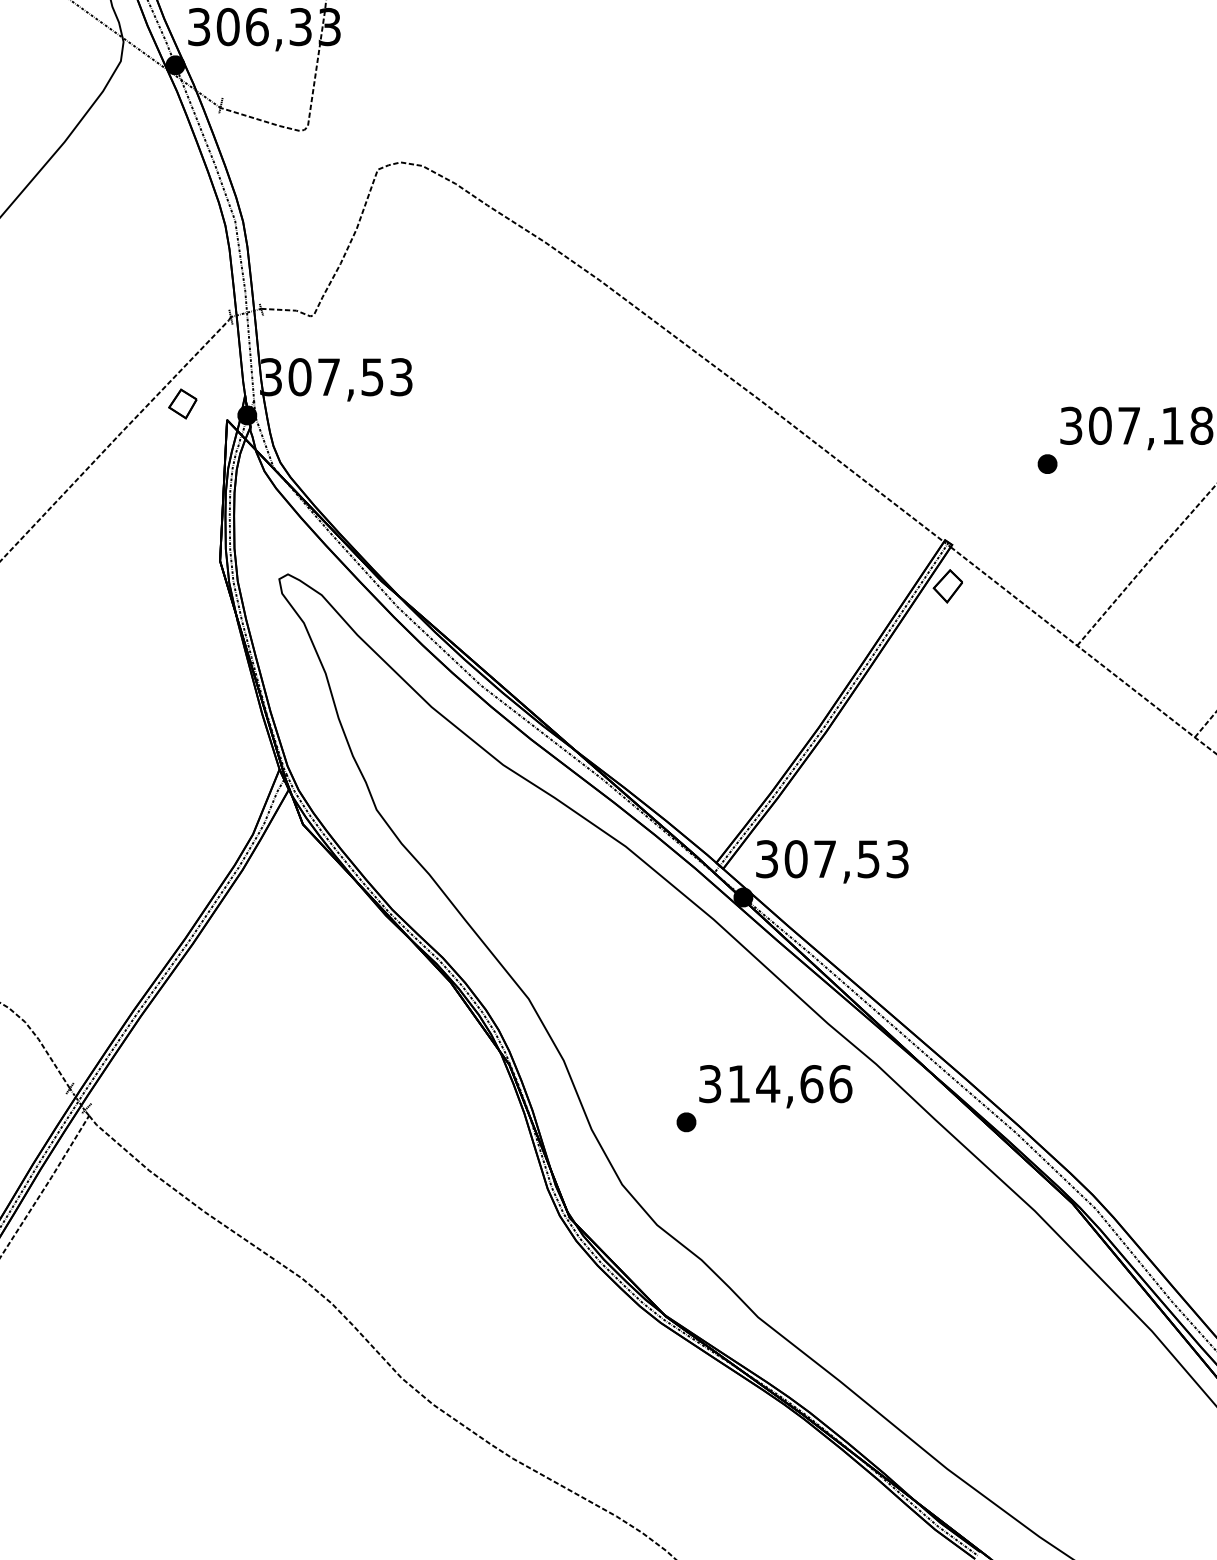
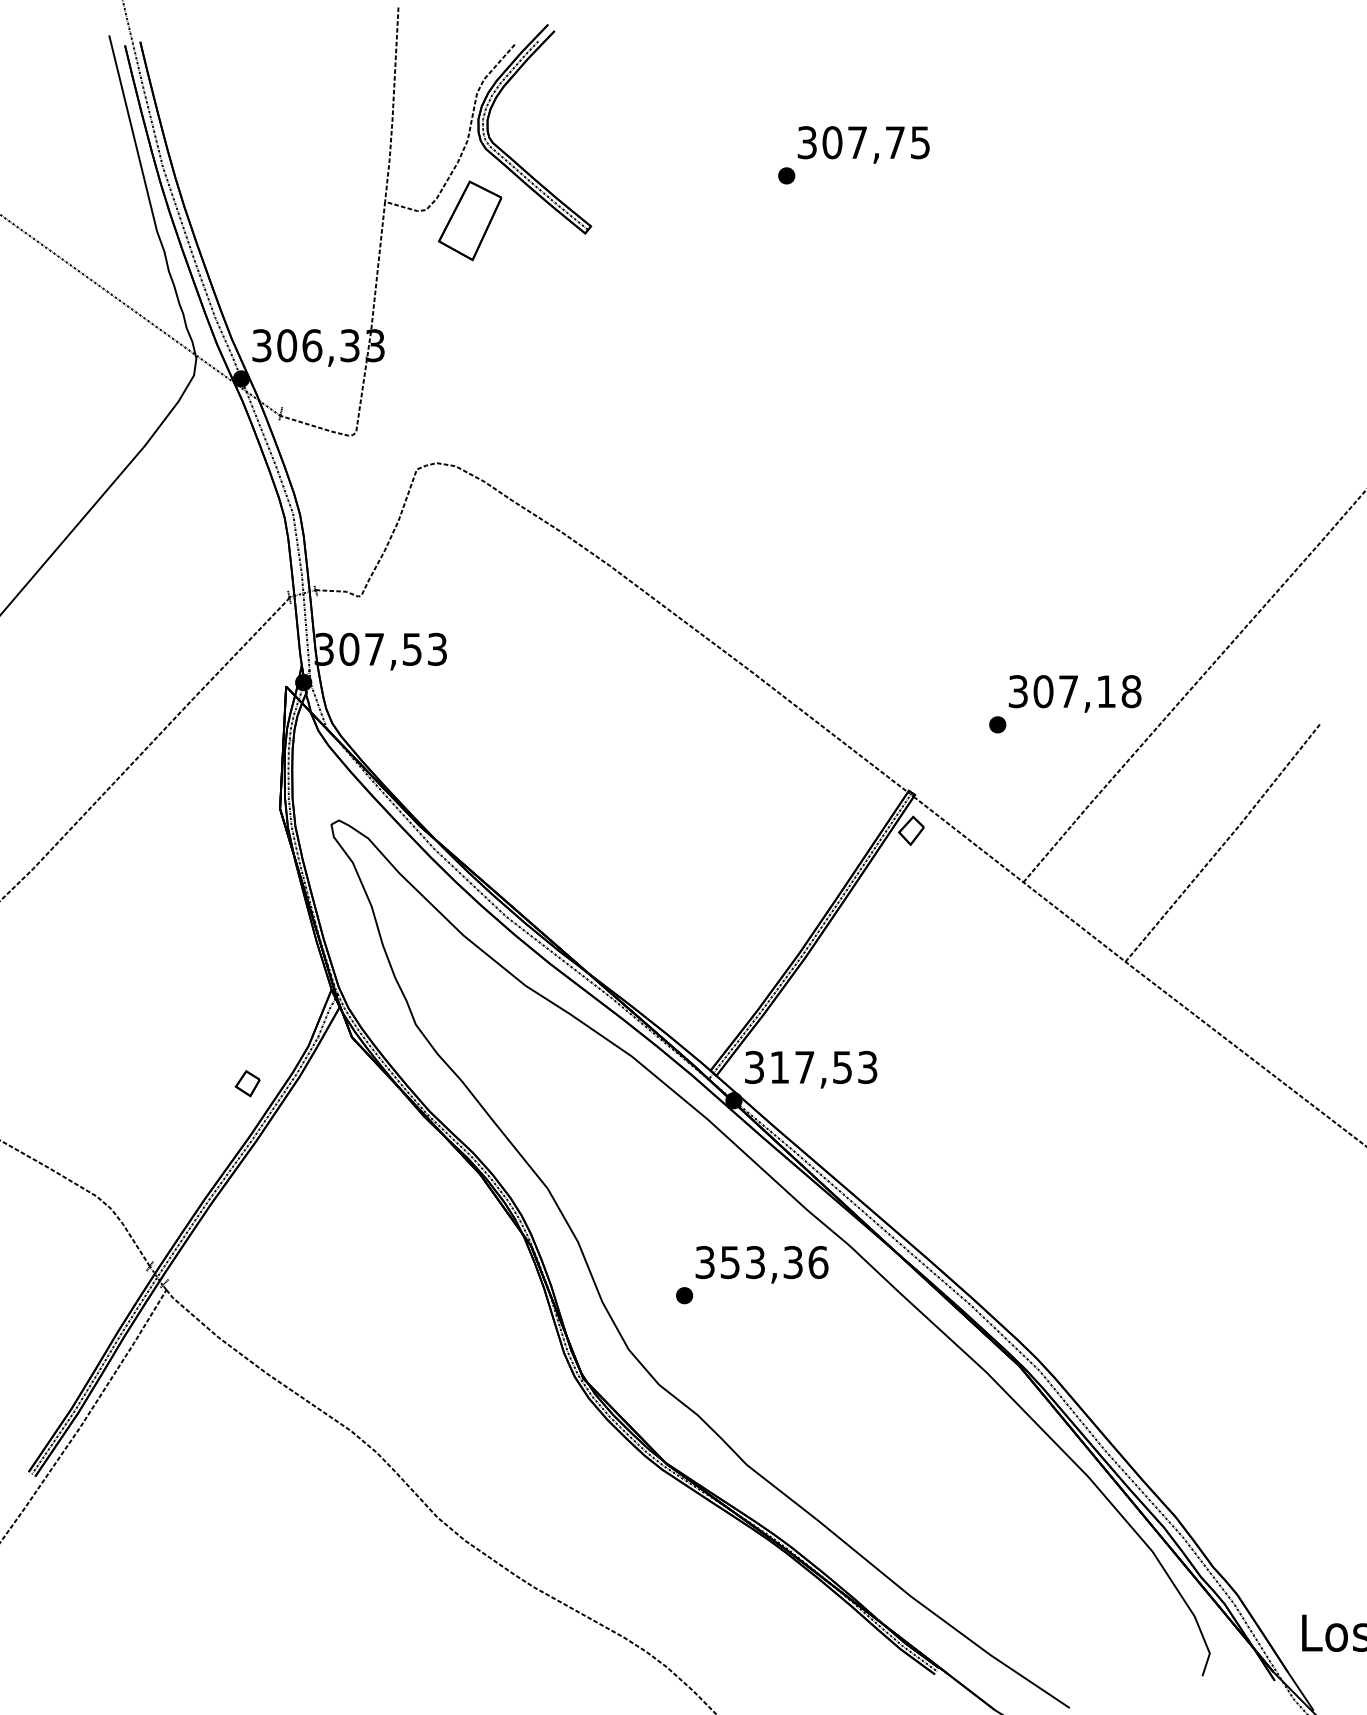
part: (182, 403) -> (247, 1083), moved
text: (795, 859) -> (779, 1067), 307,53 -> 317,53
text: (775, 1084) -> (761, 1262), 314,66 -> 353,36

